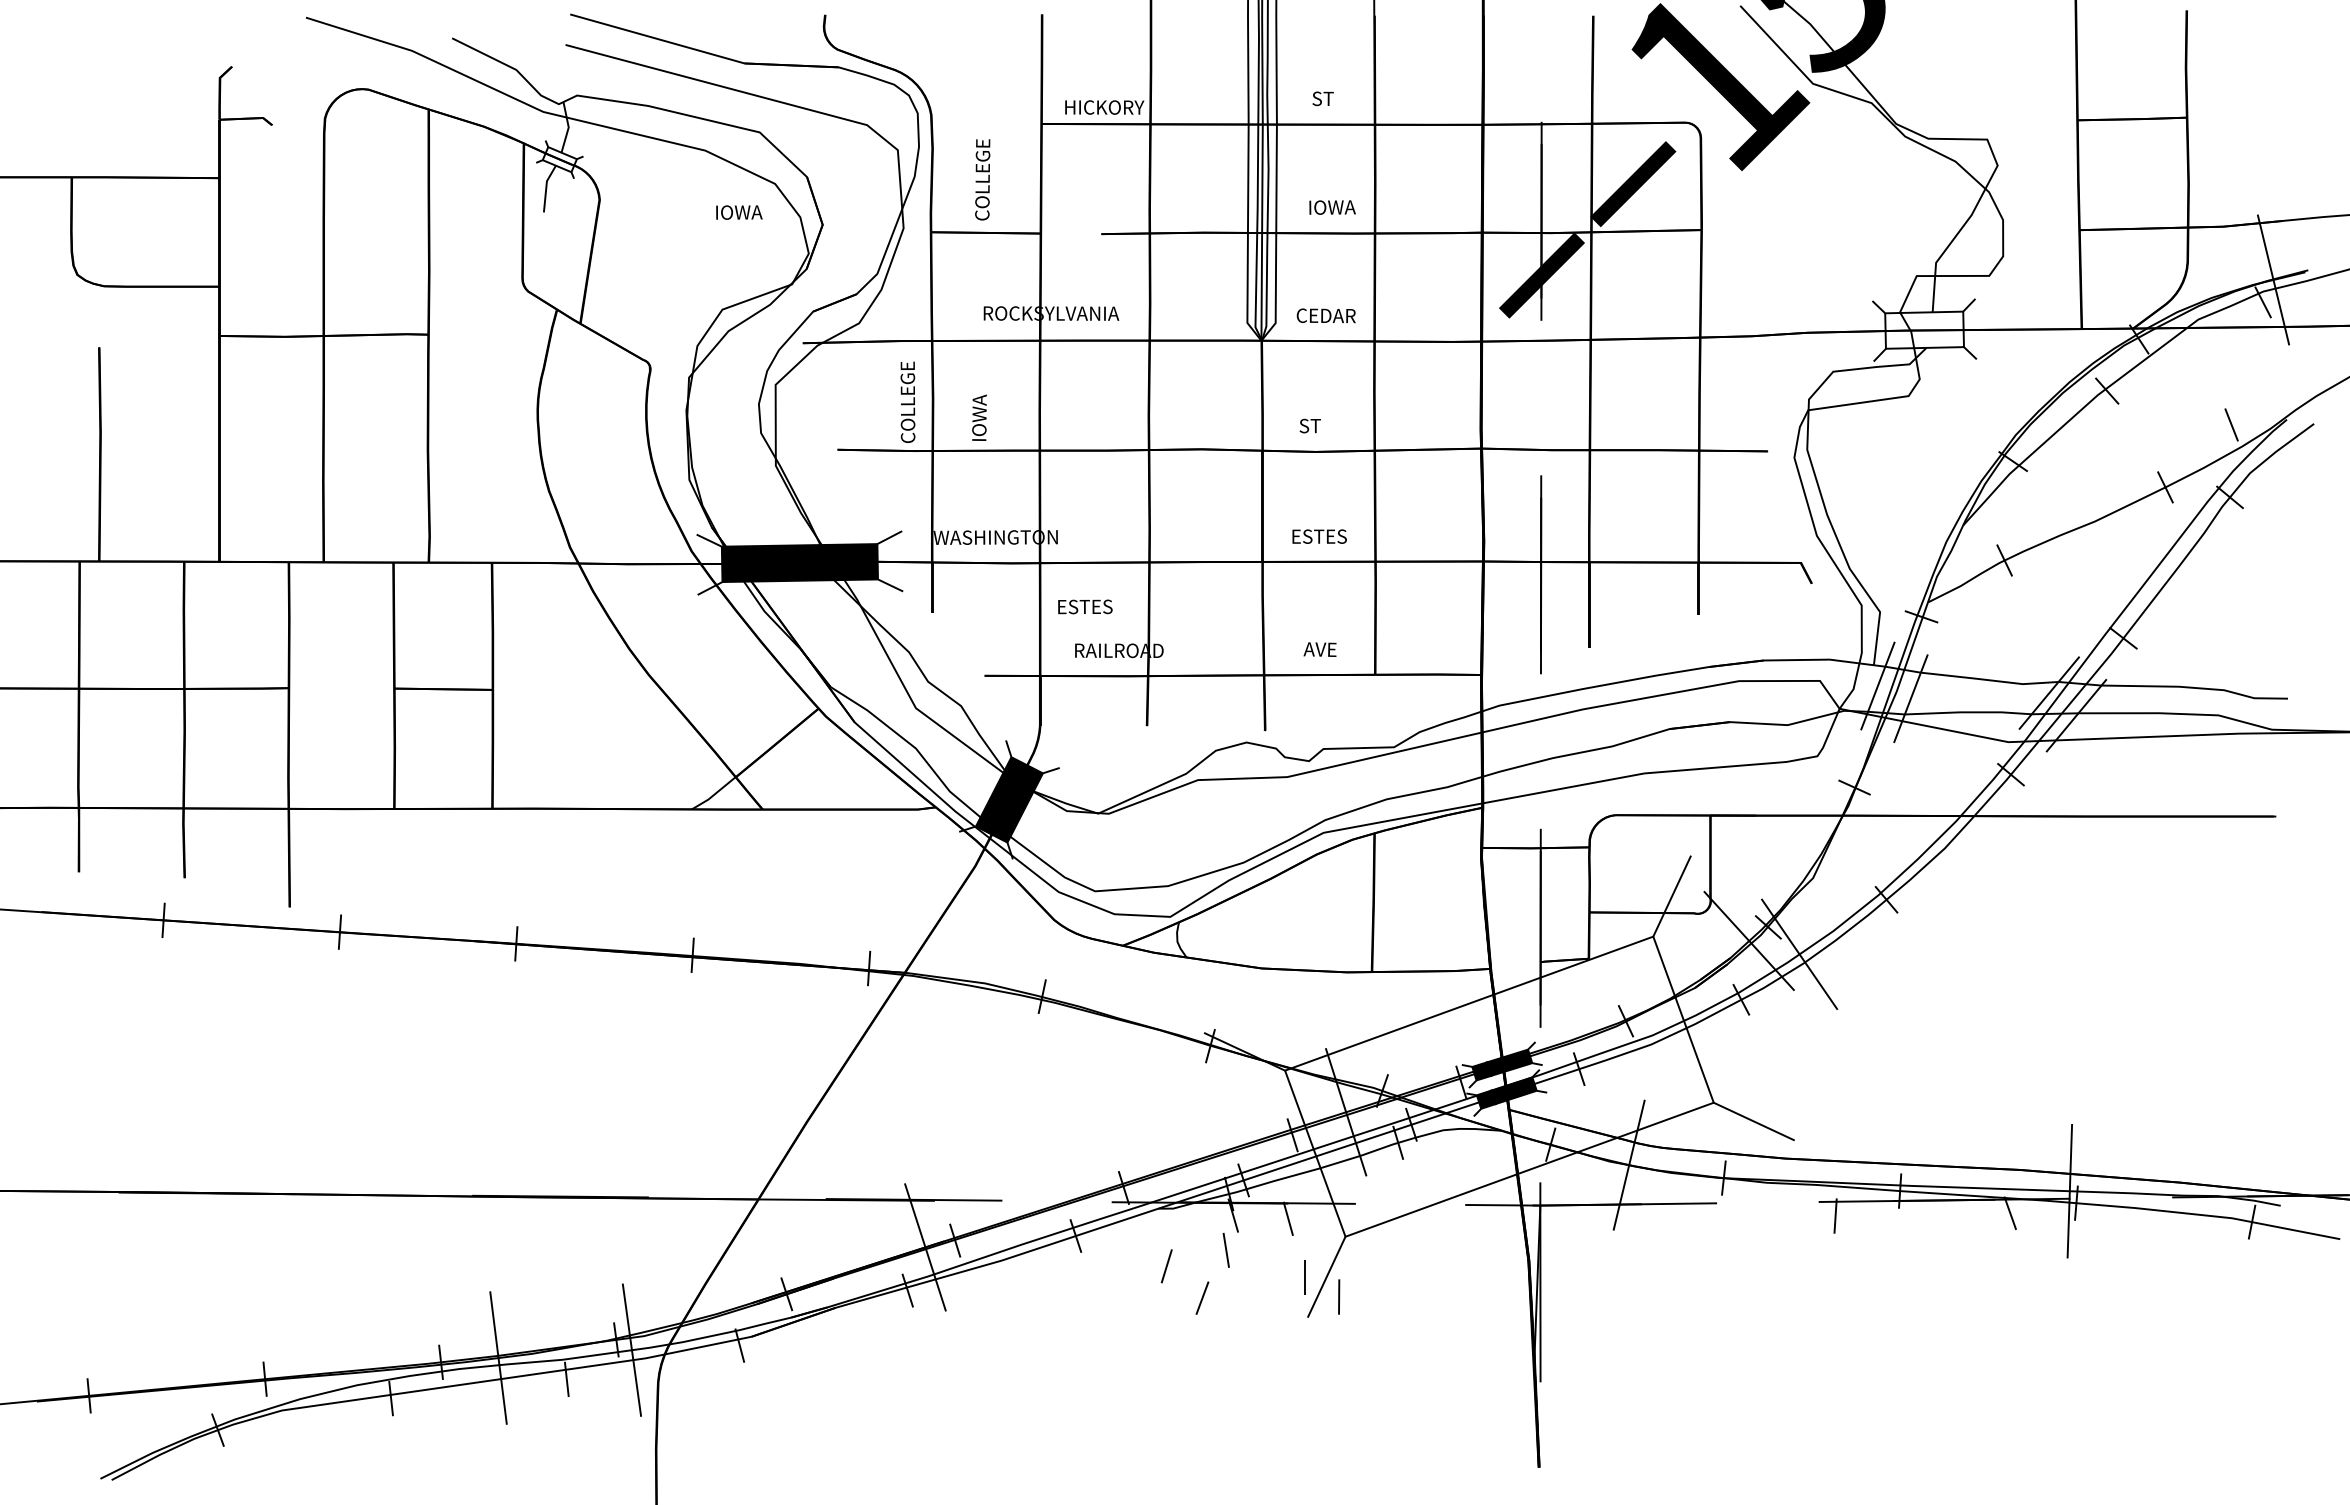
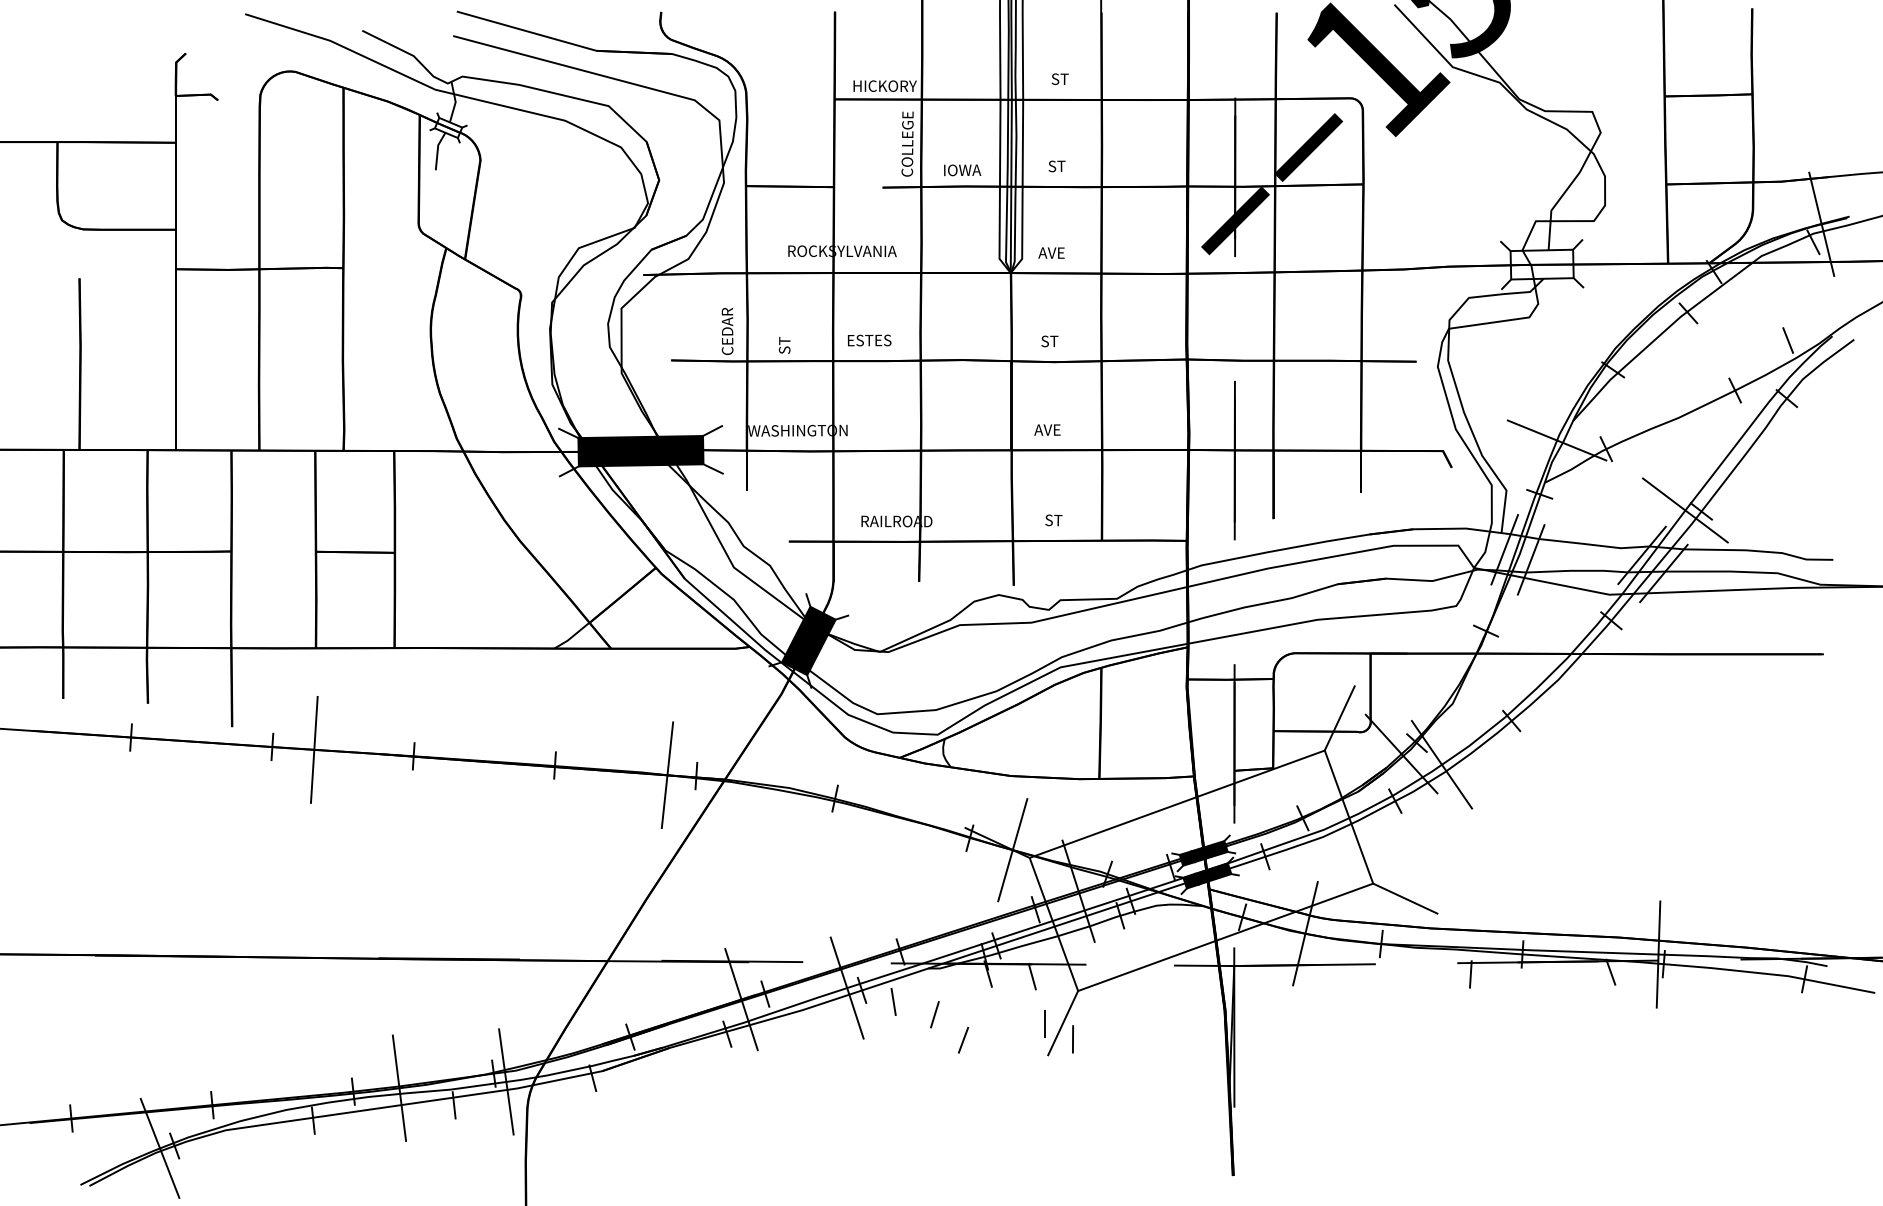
text: (982, 179) -> (907, 143), moved
text: (1331, 207) -> (1066, 166), IOWA -> ST
text: (739, 212) -> (962, 170), moved
text: (1325, 315) -> (1062, 252), CEDAR -> AVE
text: (907, 395) -> (727, 316), COLLEGE -> CEDAR
text: (979, 417) -> (784, 334), IOWA -> ST
text: (1318, 536) -> (1056, 429), ESTES -> AVE
line: (1942, 549) -> (1556, 440), added
text: (1085, 606) -> (869, 340), moved
line: (2103, 636) -> (1685, 510), added
text: (1319, 649) -> (1057, 520), AVE -> ST
line: (392, 935) -> (314, 749), added
line: (833, 967) -> (667, 775), added
line: (1263, 1060) -> (1012, 849), added
line: (1056, 1233) -> (846, 988), added
line: (1225, 1250) -> (893, 1002), moved
line: (199, 1432) -> (159, 1147), added

